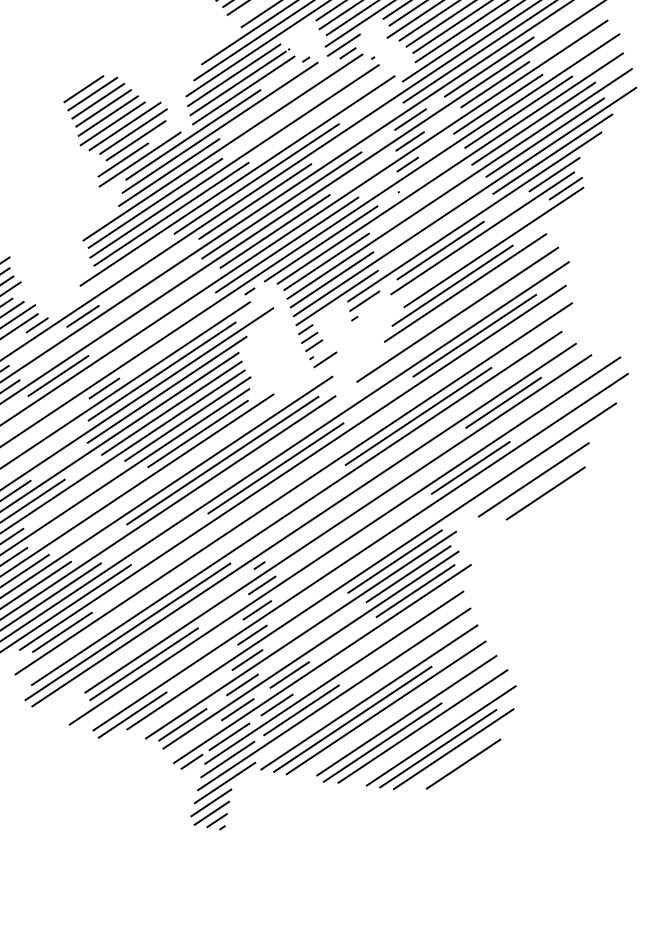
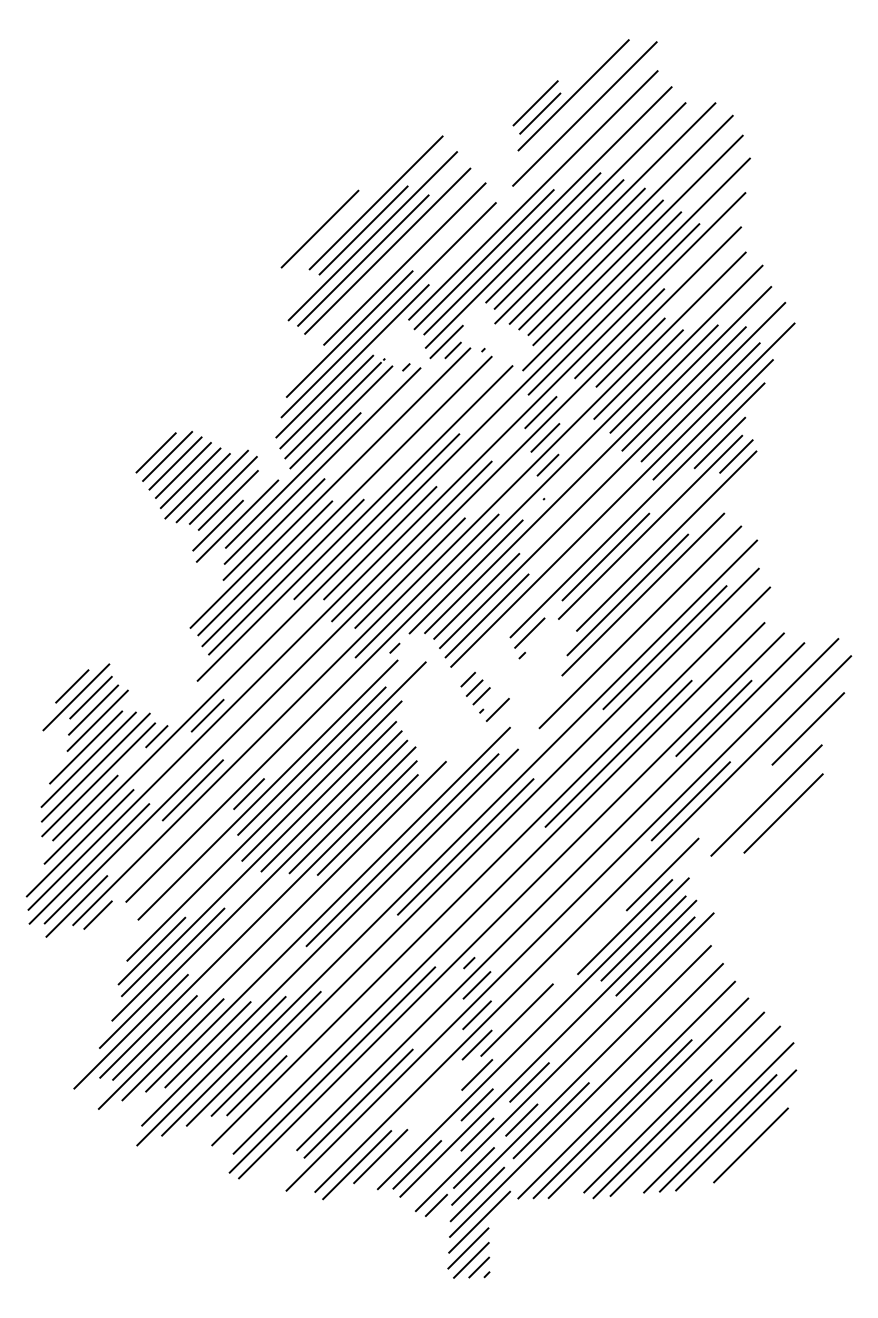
line: (337, 297) -> (497, 635), removed
line: (371, 566) -> (598, 938), solid -> dashed

